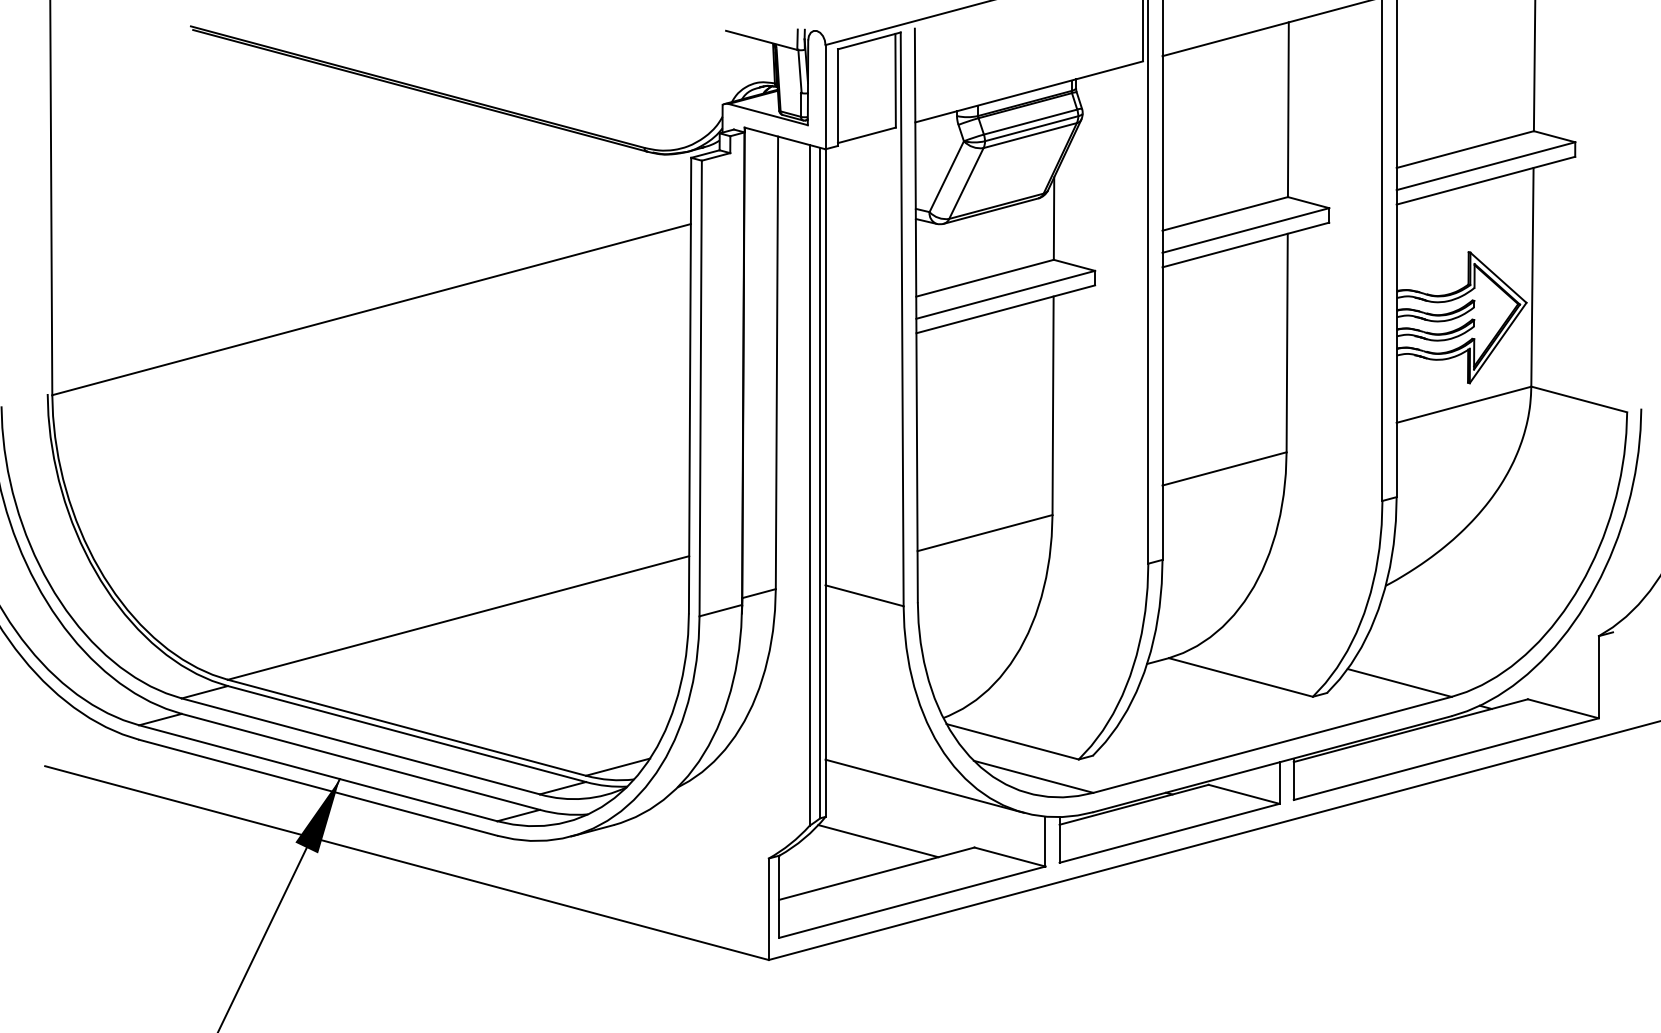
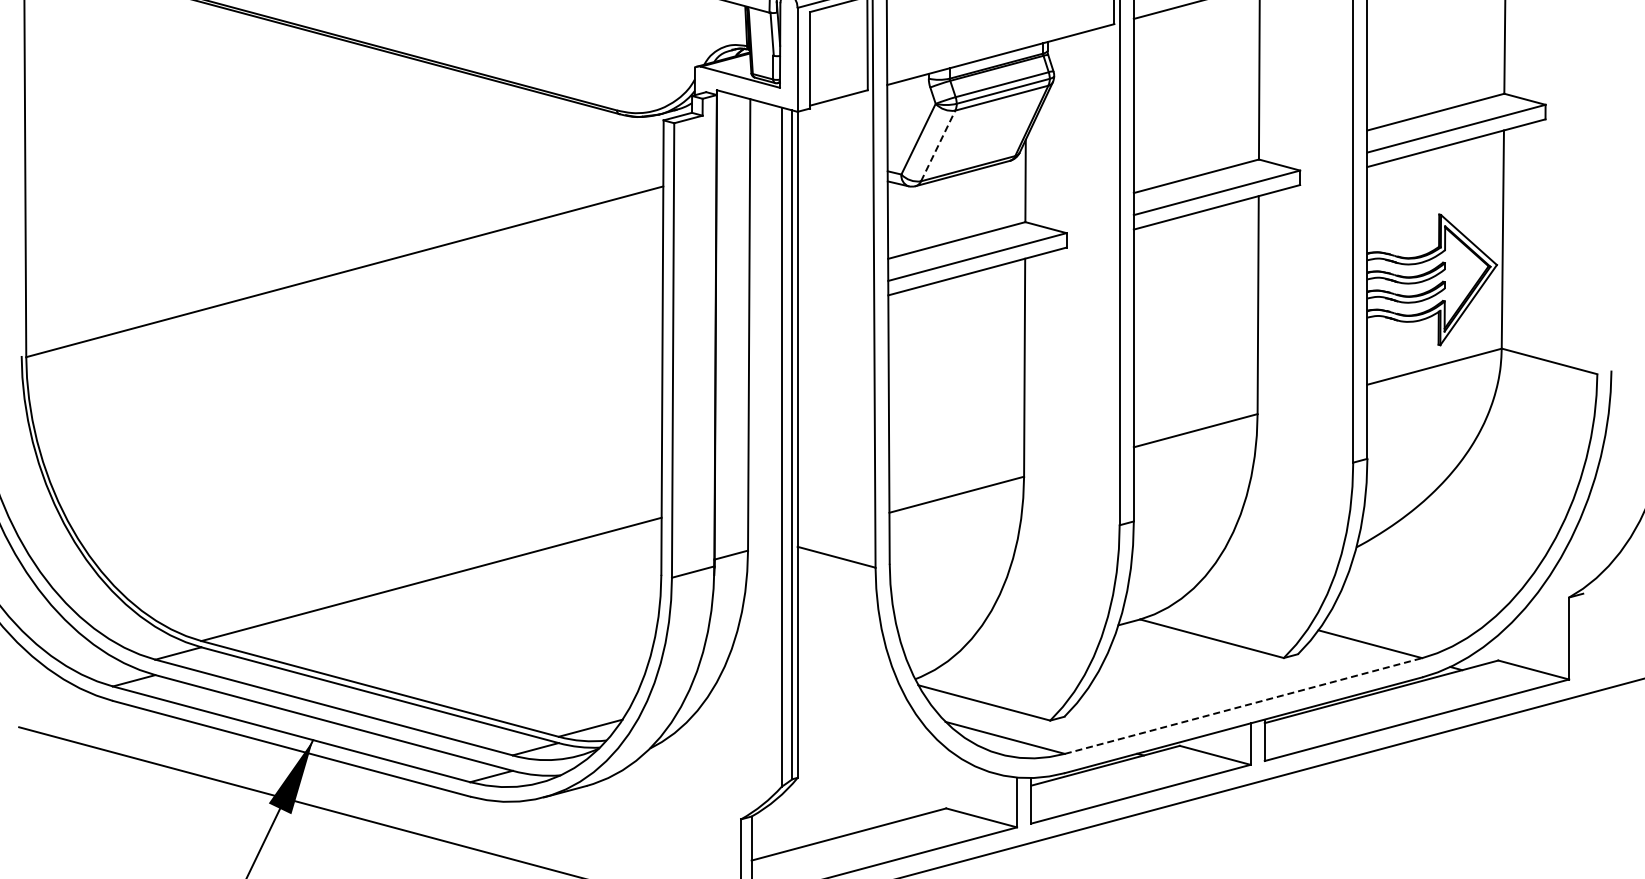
line: (966, 183) -> (938, 145), solid -> dashed
line: (1272, 744) -> (1243, 705), solid -> dashed
line: (924, 785) -> (896, 746), removed
line: (878, 841) -> (850, 802), removed

